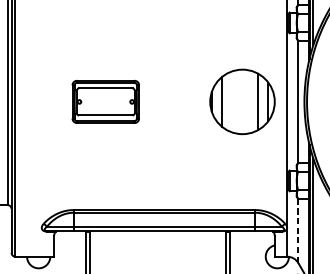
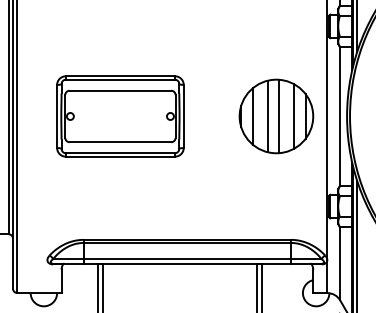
part: (105, 101) -> (120, 116), size x1.67
line: (234, 101) -> (267, 116), added
line: (245, 101) -> (279, 116), added
line: (298, 230) -> (340, 263), dashed -> solid

